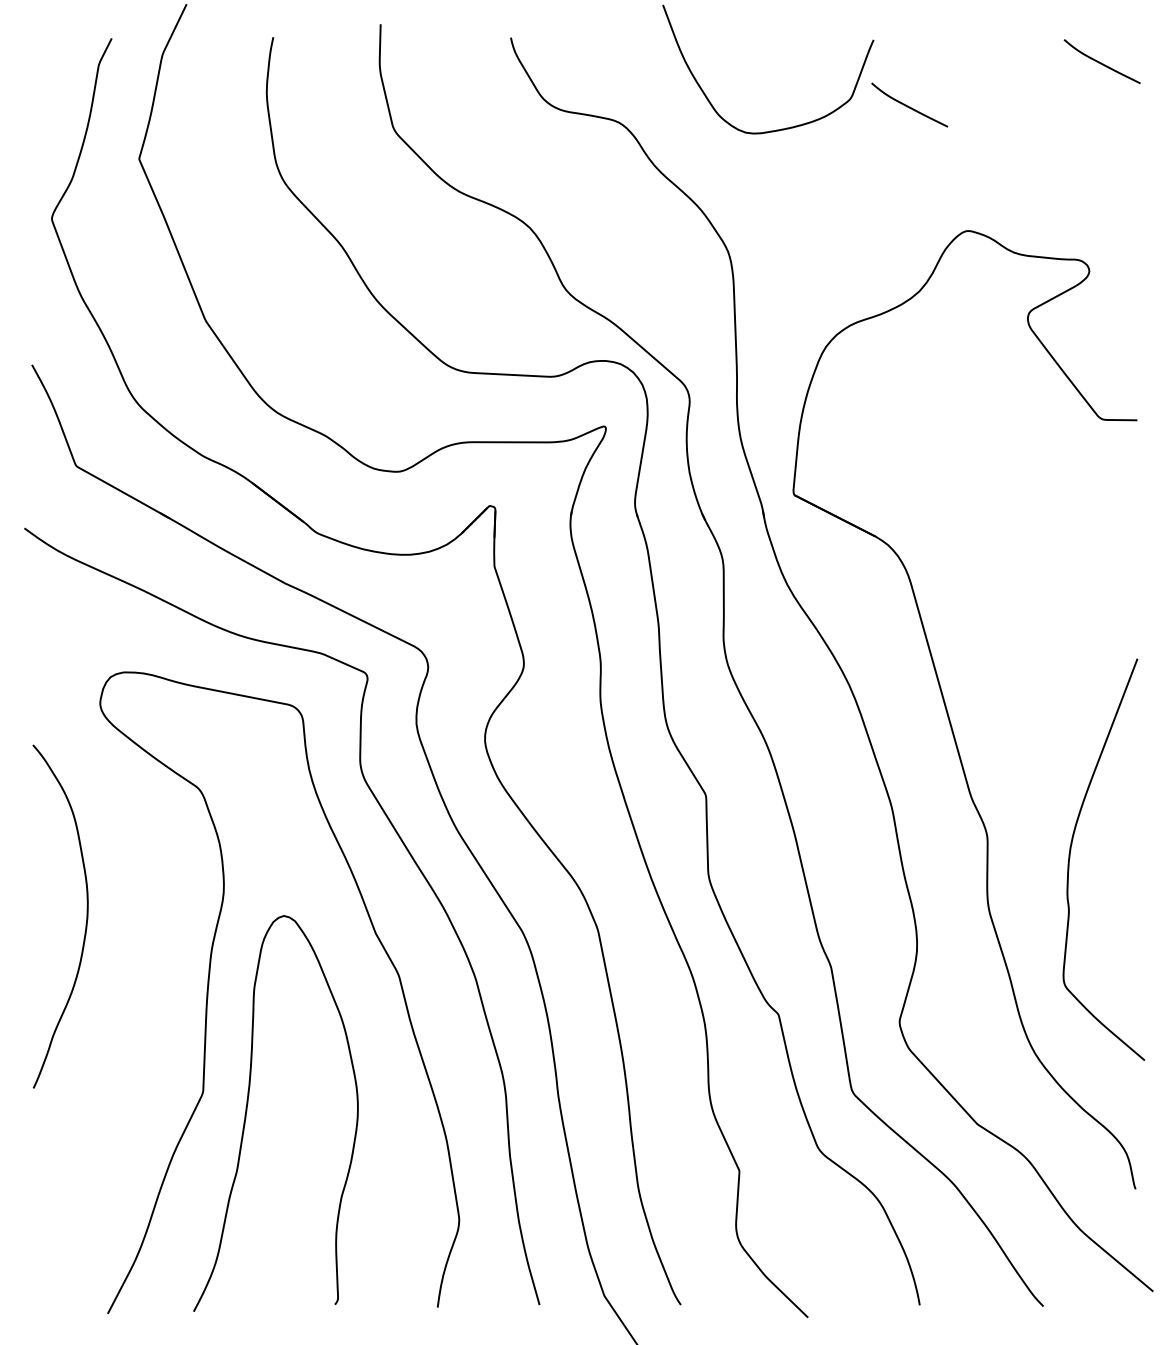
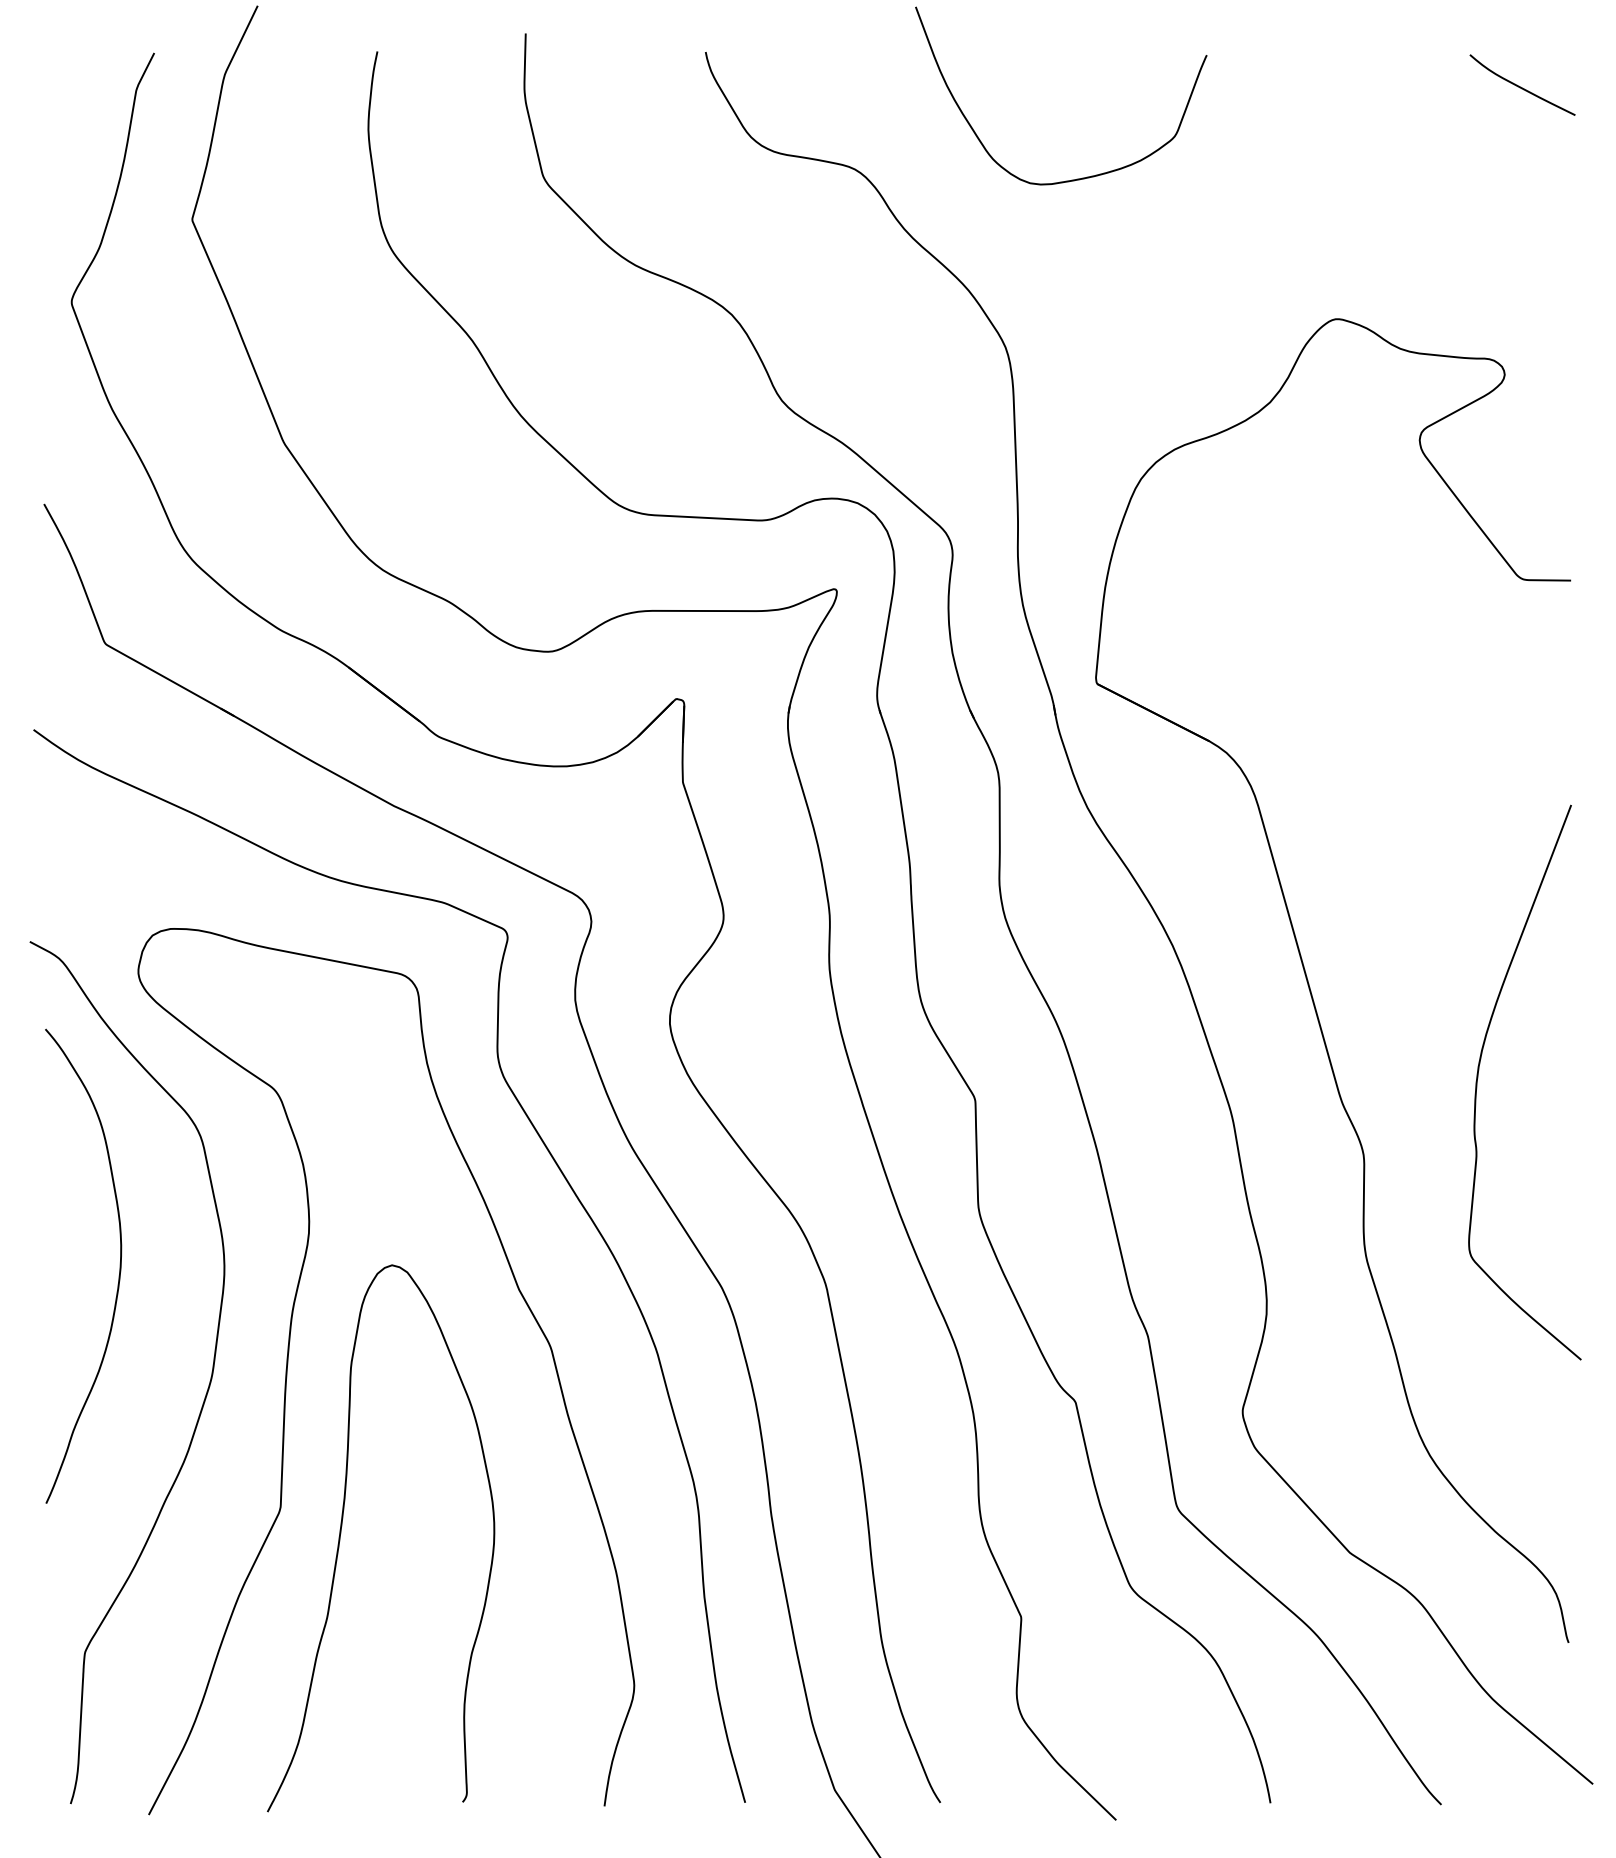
curve: (908, 106) -> (1254, 146), removed
curve: (1070, 856) -> (1478, 1078), moved
curve: (148, 1011) -> (204, 1397), added

